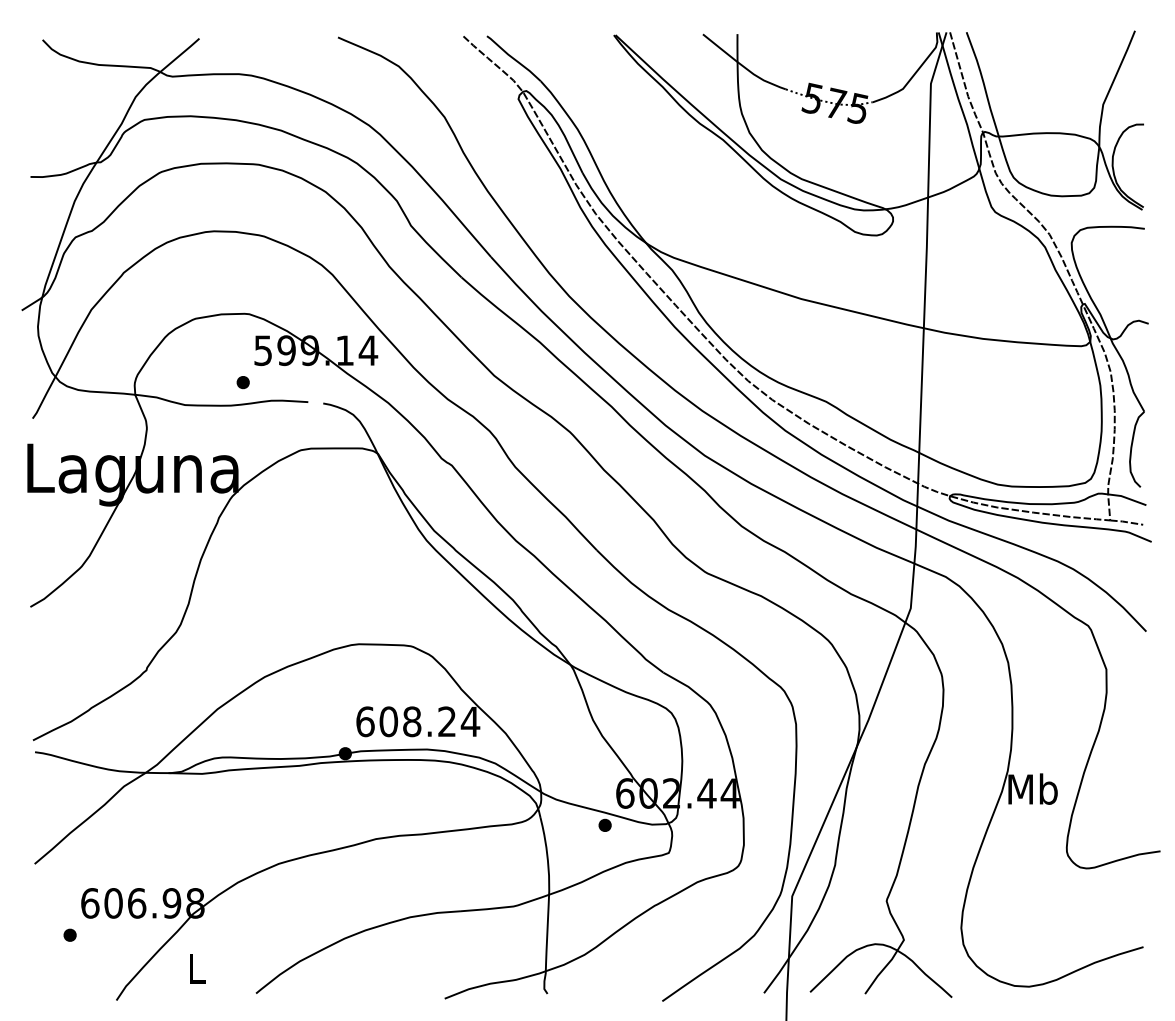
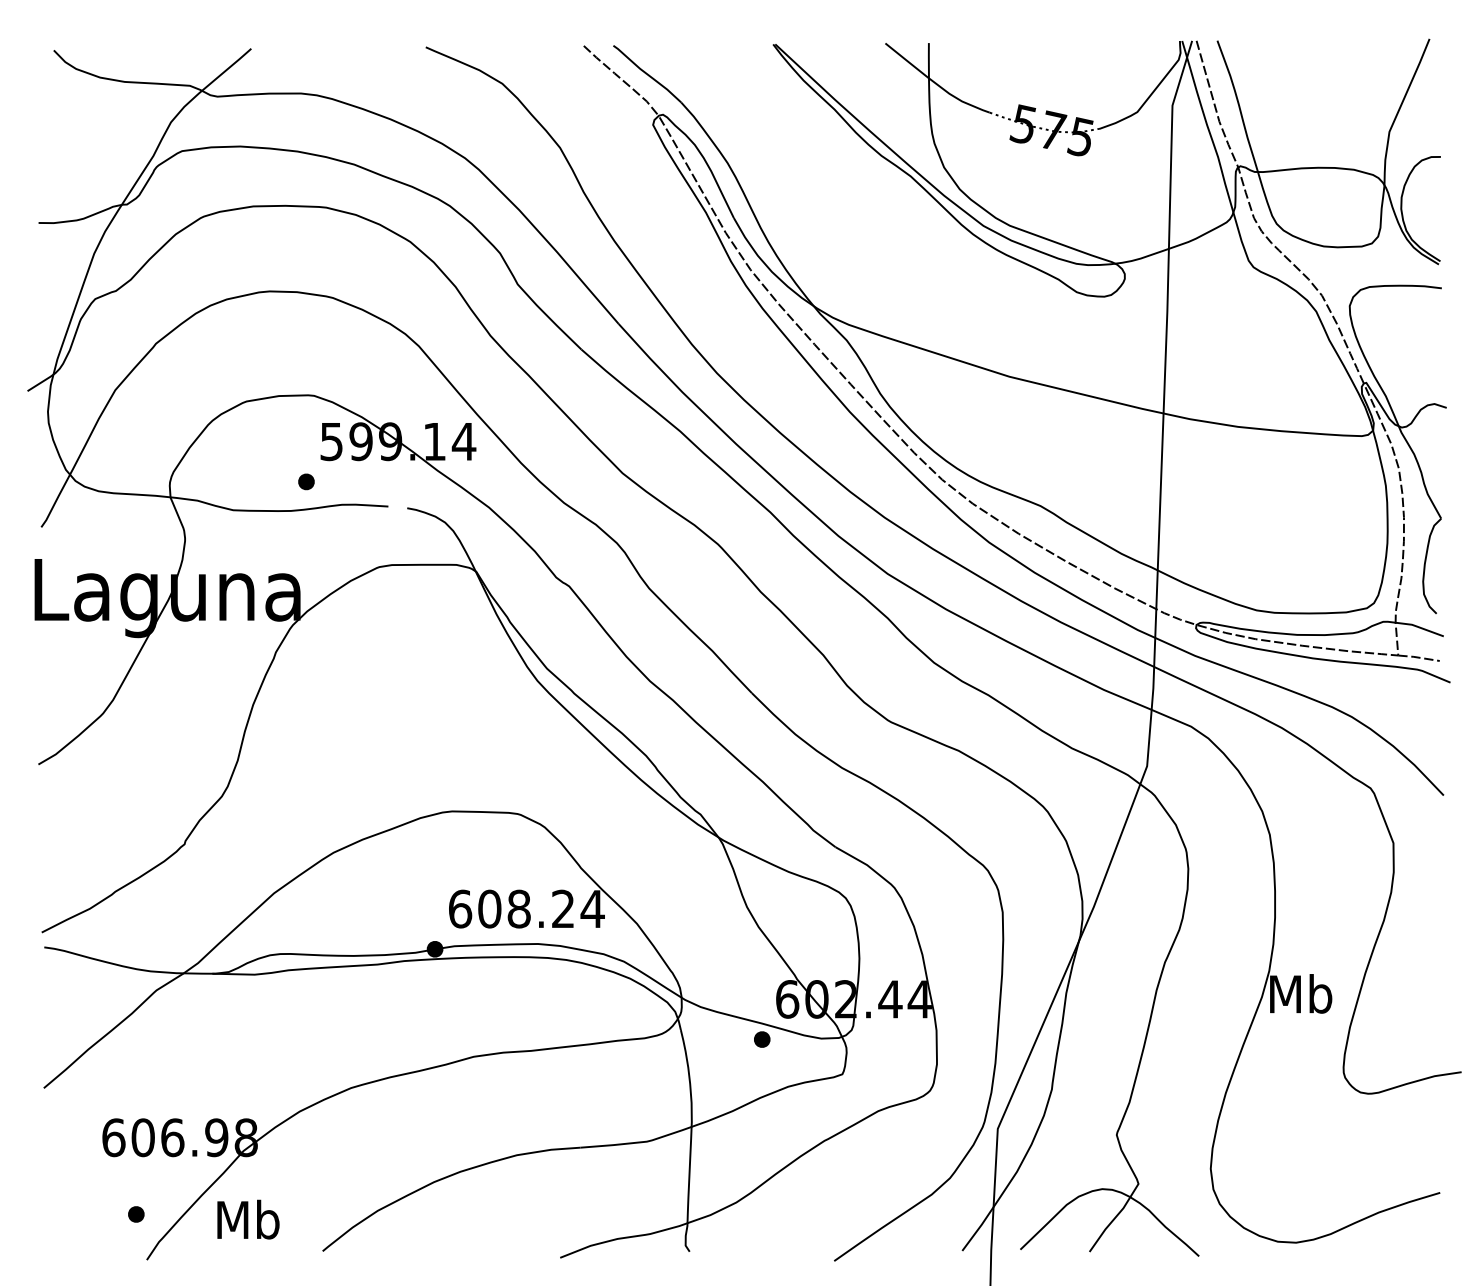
part: (69, 934) -> (135, 1213), moved
text: (196, 968) -> (247, 1219), L -> Mb

